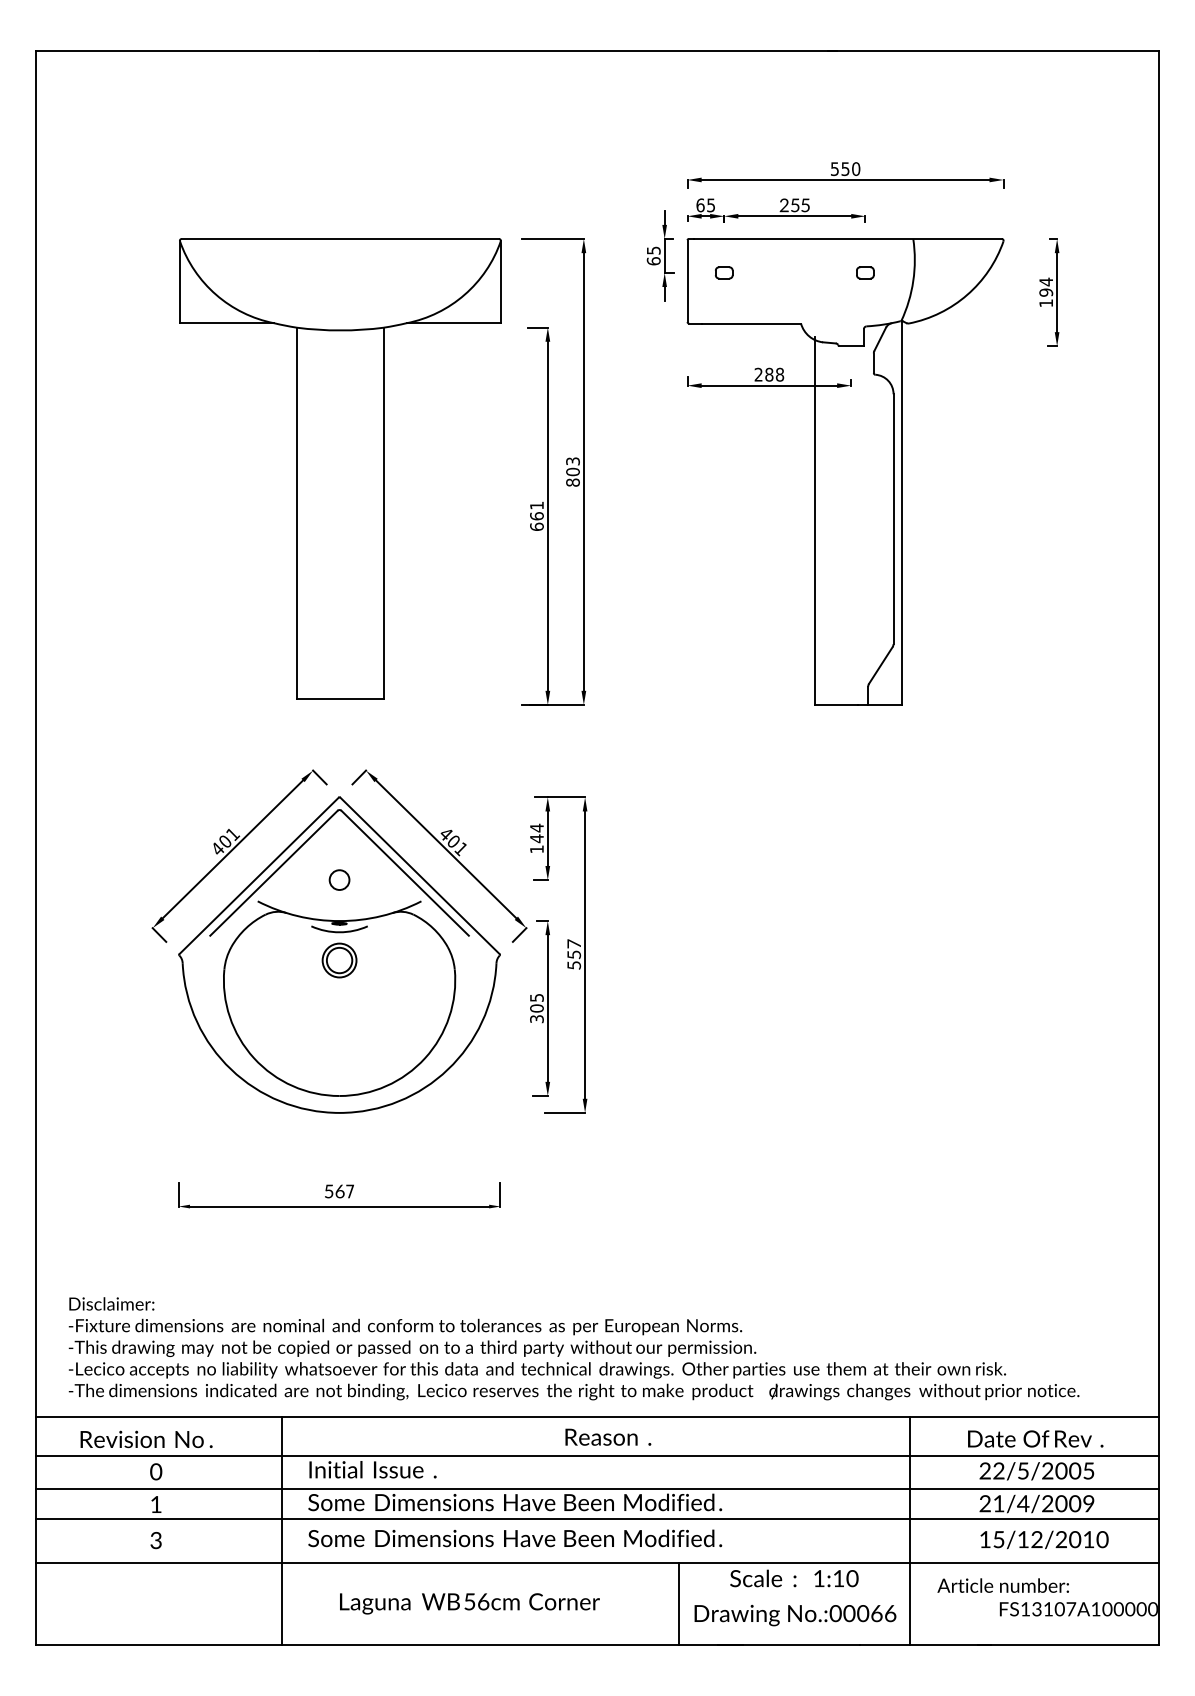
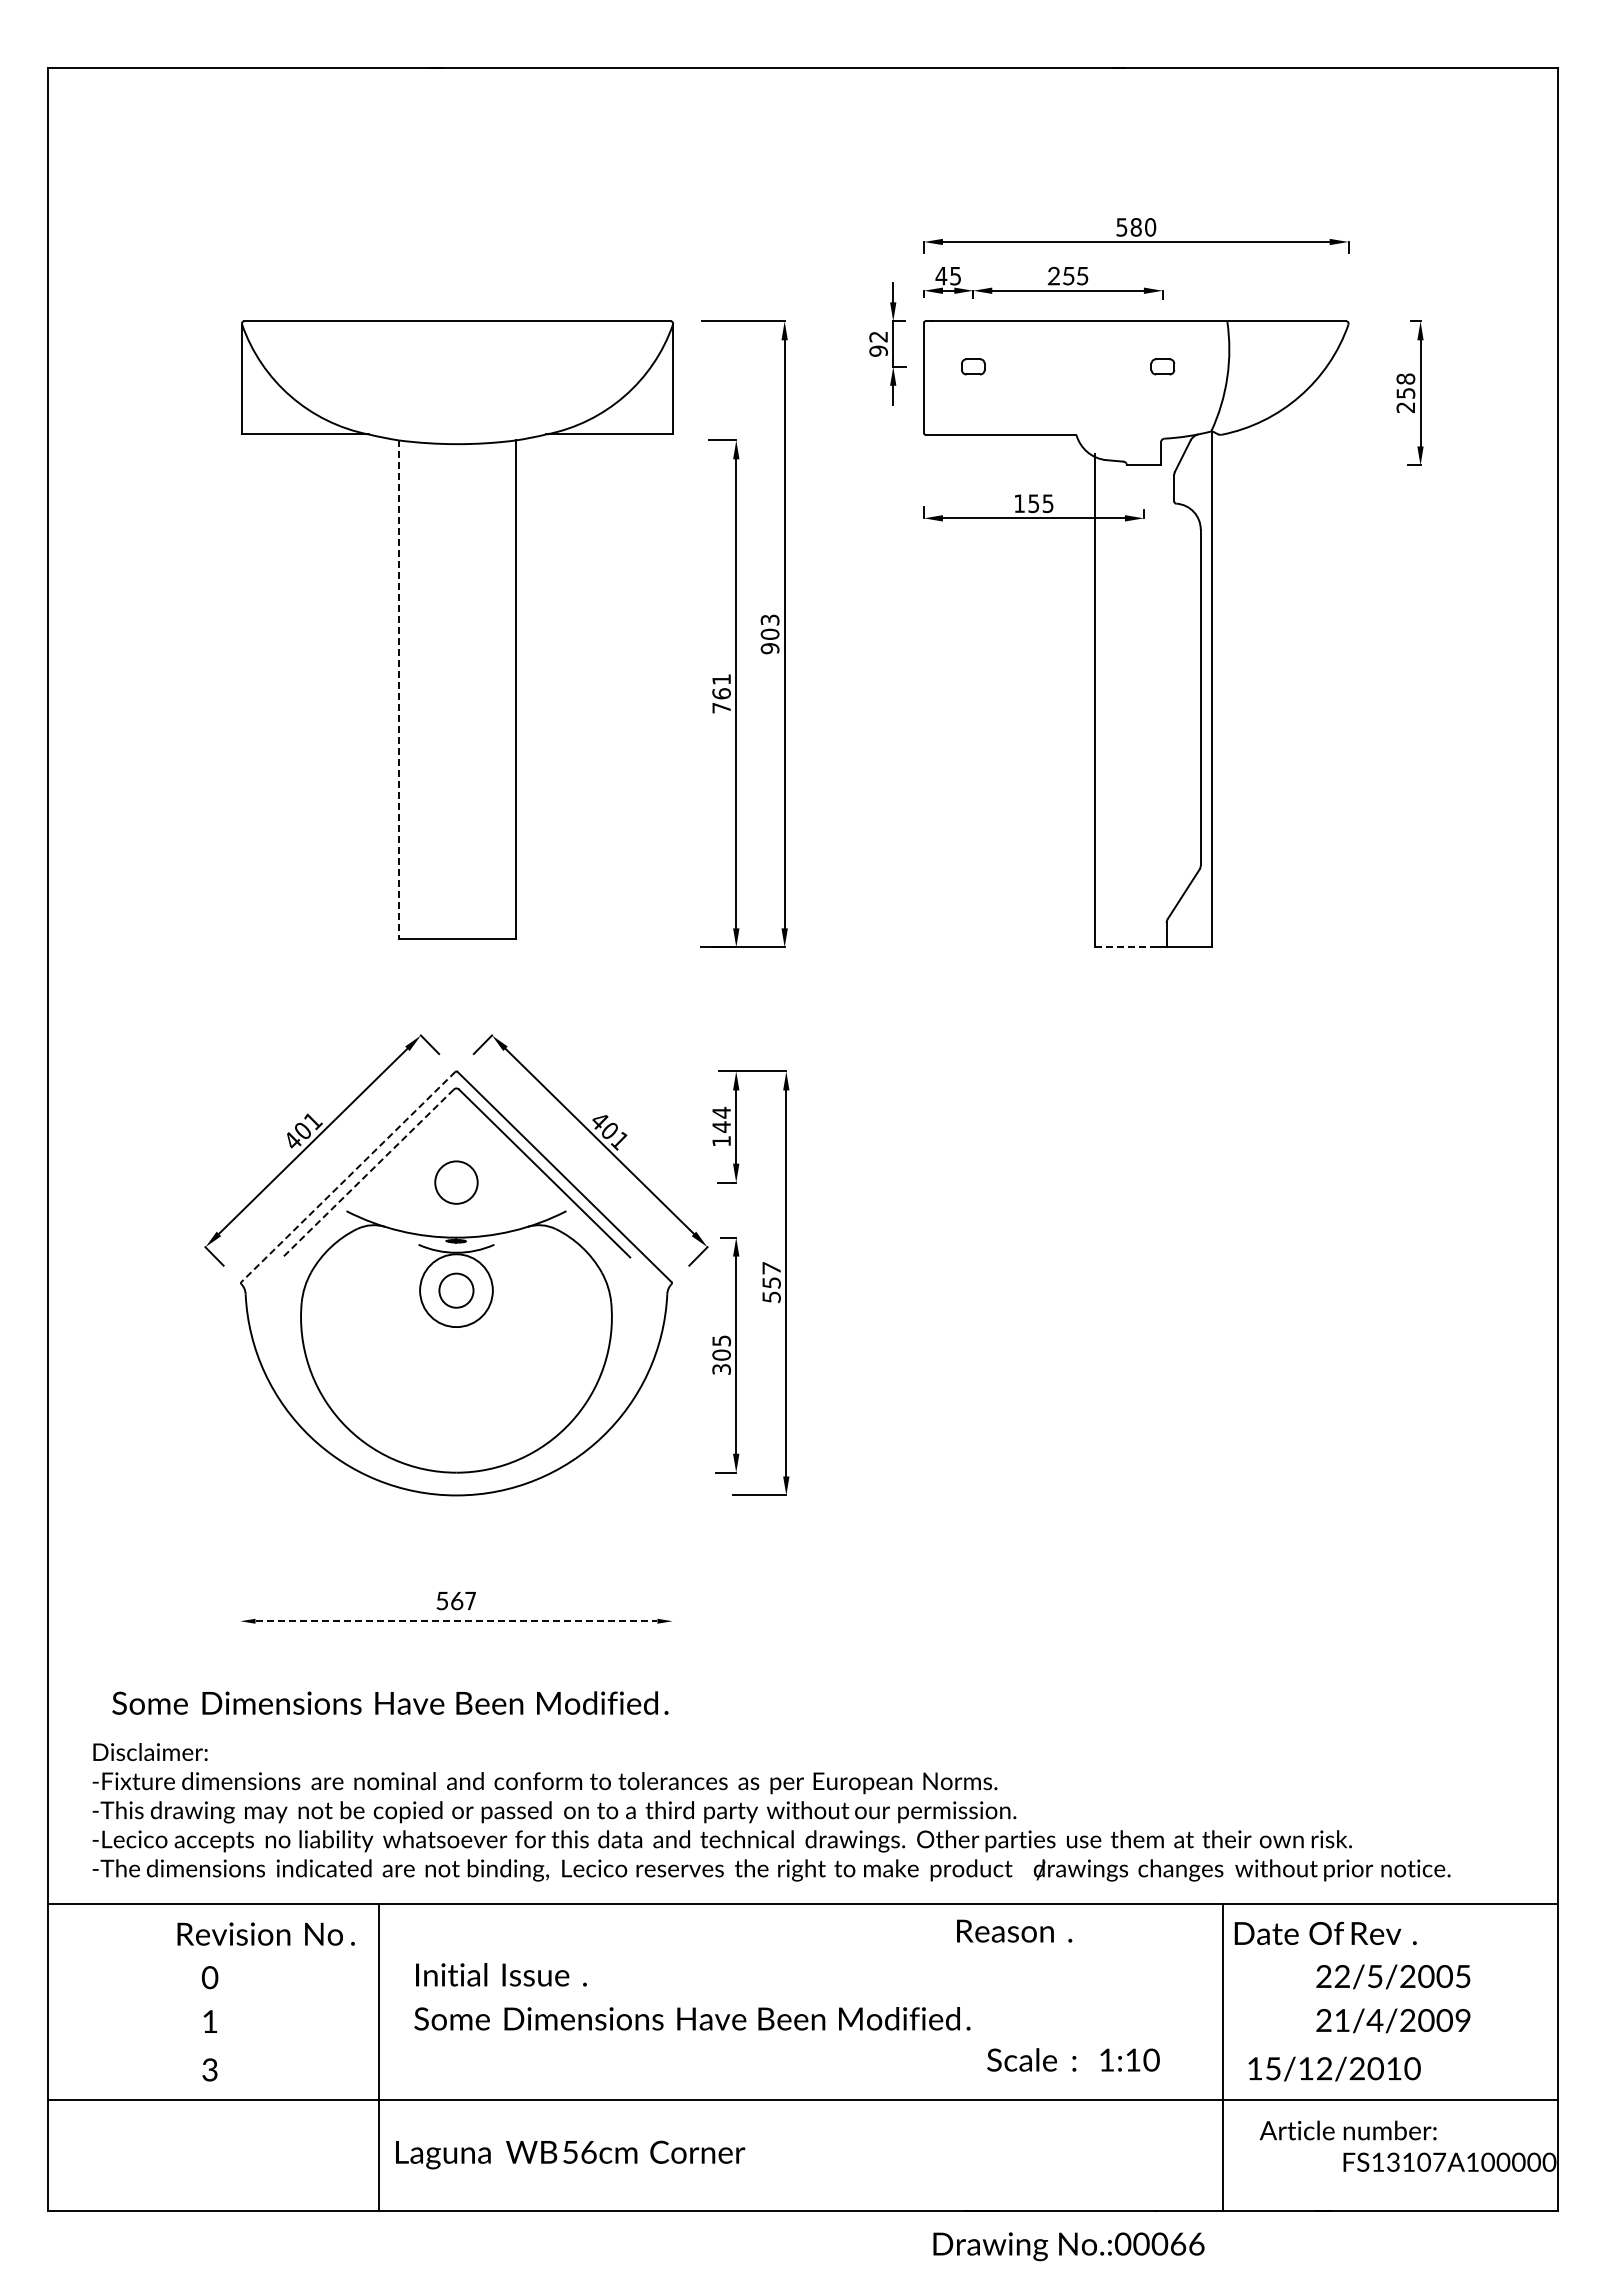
text: (844, 169) -> (1135, 227), 550 -> 580
text: (700, 204) -> (941, 275), 65 -> 45
text: (653, 255) -> (878, 343), 65 -> 92
text: (1045, 292) -> (1405, 393), 194 -> 258
text: (769, 374) -> (1033, 503), 288 -> 155
text: (572, 482) -> (769, 648), 803 -> 903
line: (296, 513) -> (398, 690), solid -> dashed
text: (536, 526) -> (721, 707), 661 -> 761
line: (836, 705) -> (1124, 947), solid -> dashed
line: (274, 873) -> (368, 1173), solid -> dashed
line: (259, 875) -> (348, 1176), solid -> dashed
circle: (339, 880) -> (456, 1182), size x1.6
circle: (339, 960) -> (456, 1290), size x1.6
line: (178, 1194) -> (240, 1605), removed
line: (500, 1194) -> (672, 1605), removed
line: (339, 1206) -> (456, 1621), solid -> dashed
text: (608, 1436) -> (1014, 1930), moved
text: (146, 1438) -> (265, 1933), moved
text: (1035, 1438) -> (1325, 1933), moved
line: (597, 1456) -> (802, 1956), removed
line: (597, 1489) -> (802, 2001), removed
line: (597, 1519) -> (802, 2041), removed
text: (515, 1537) -> (390, 1702), moved
text: (1044, 1539) -> (1334, 2068), moved
text: (794, 1578) -> (1073, 2059), moved
text: (469, 1603) -> (570, 2154), moved
line: (679, 1604) -> (912, 2155), removed
text: (795, 1615) -> (1068, 2246), moved

